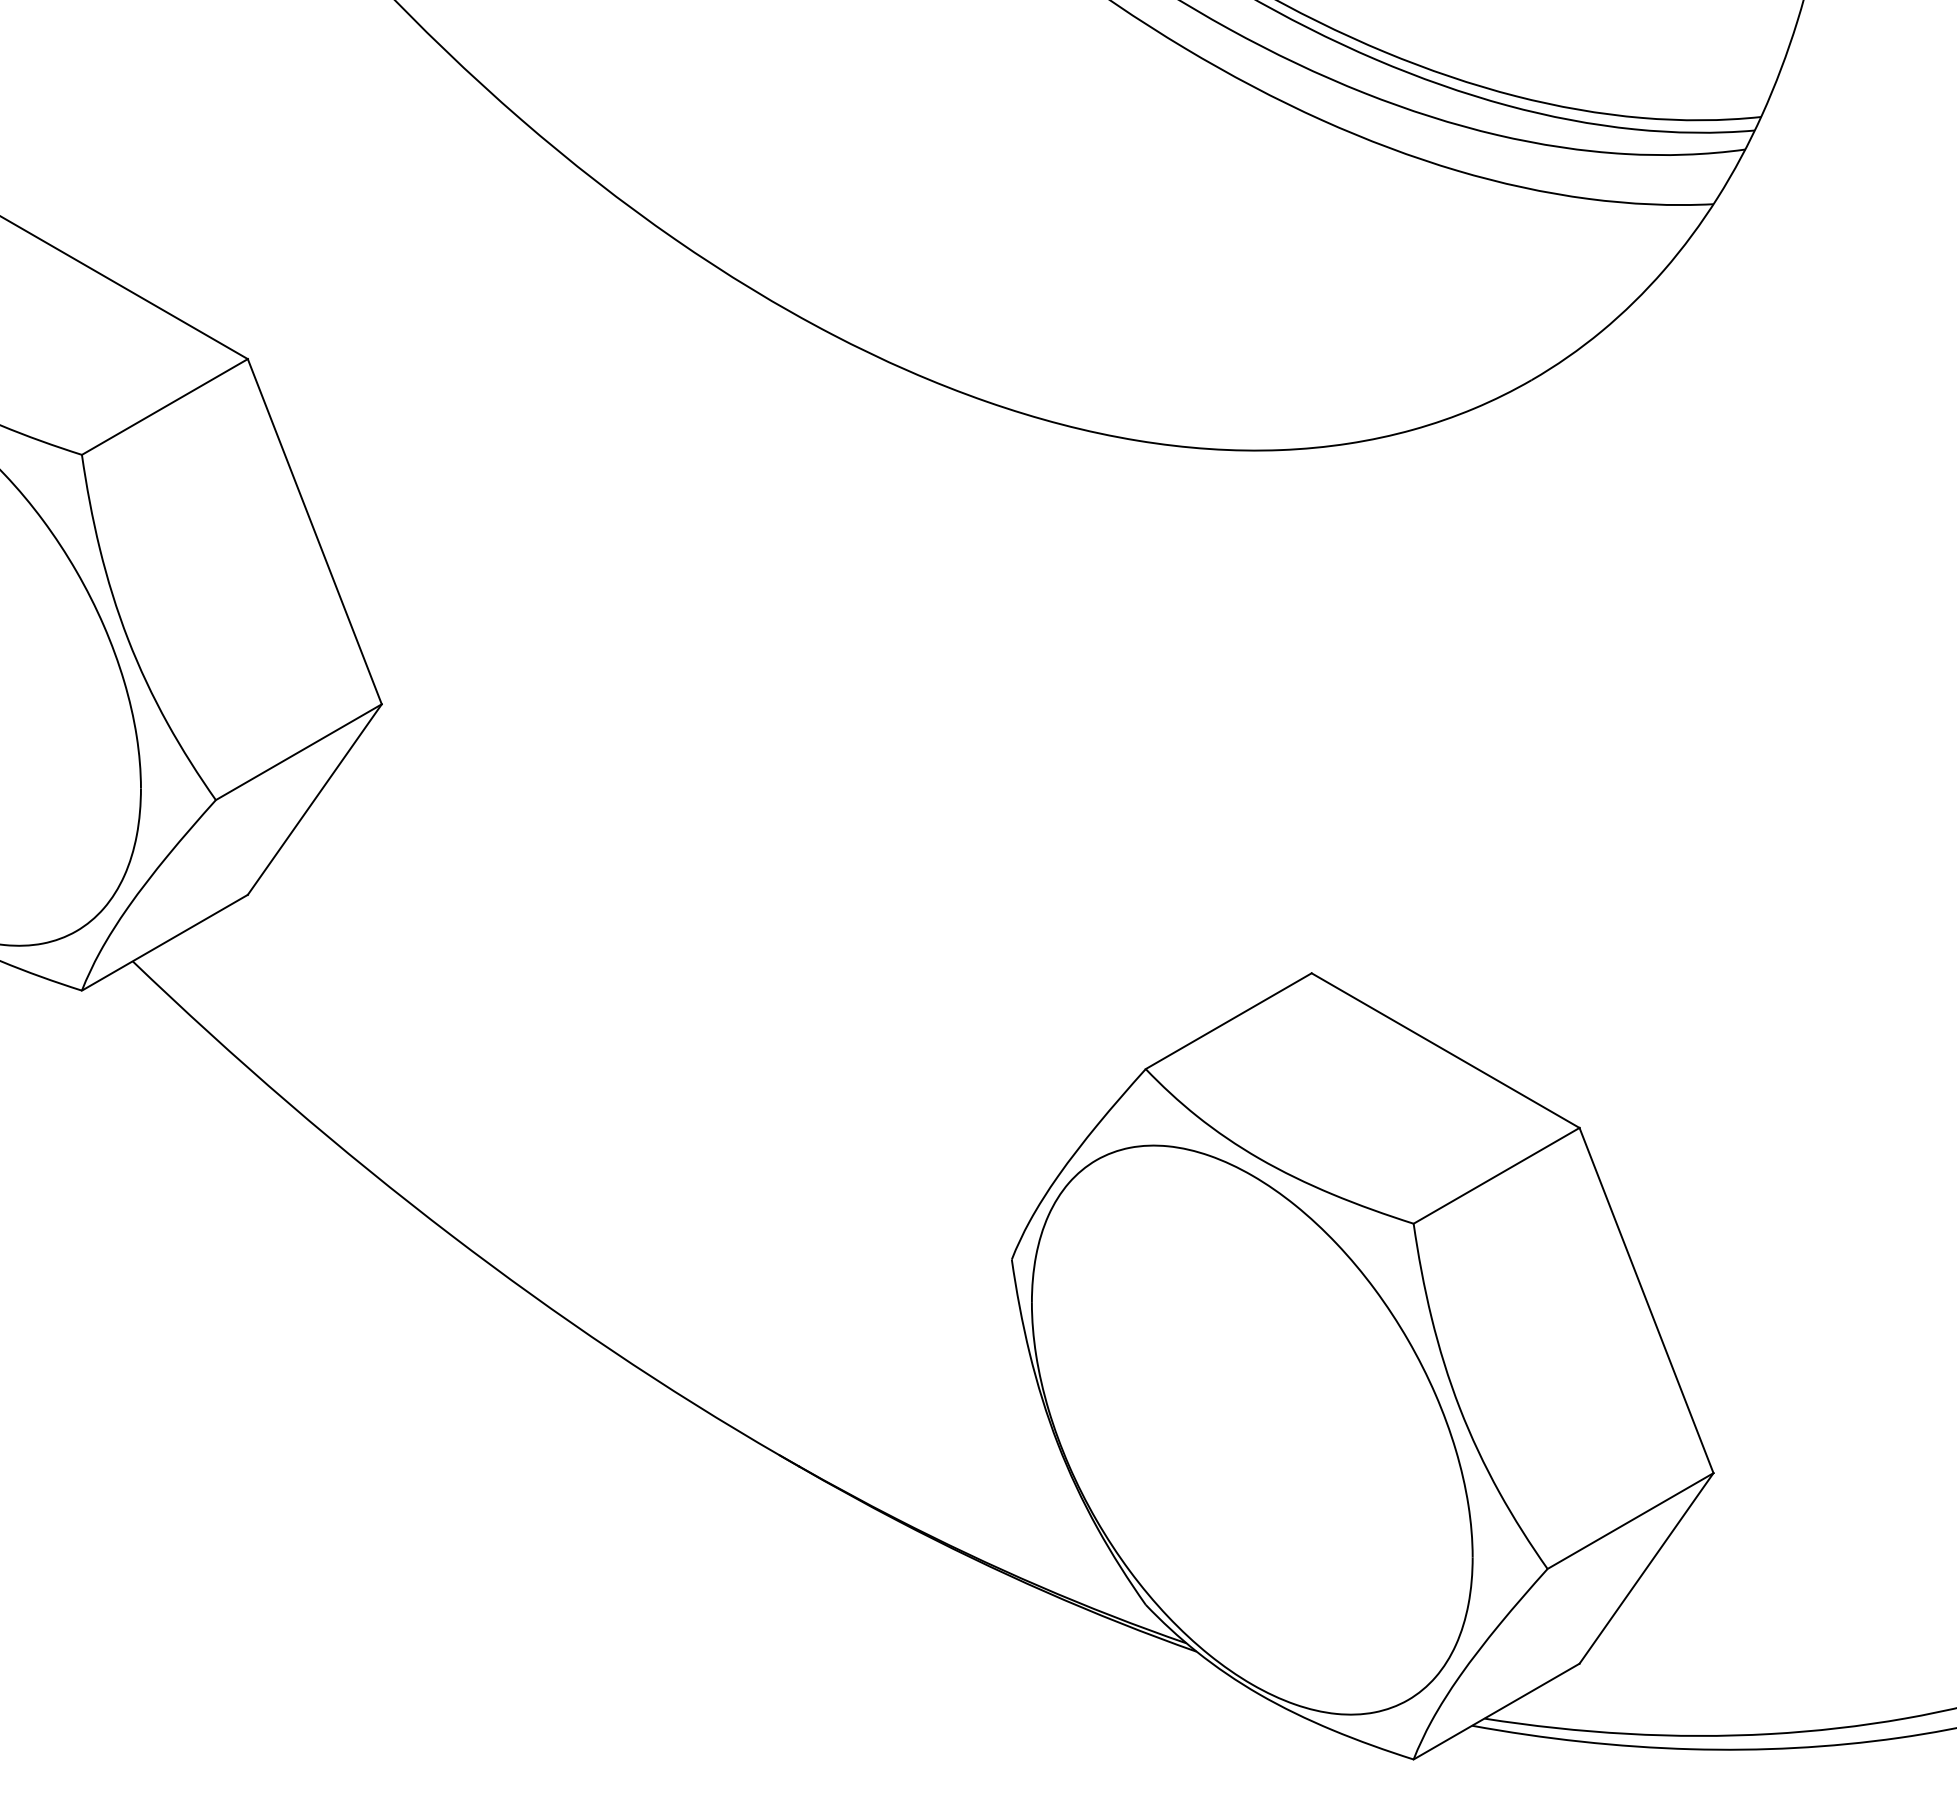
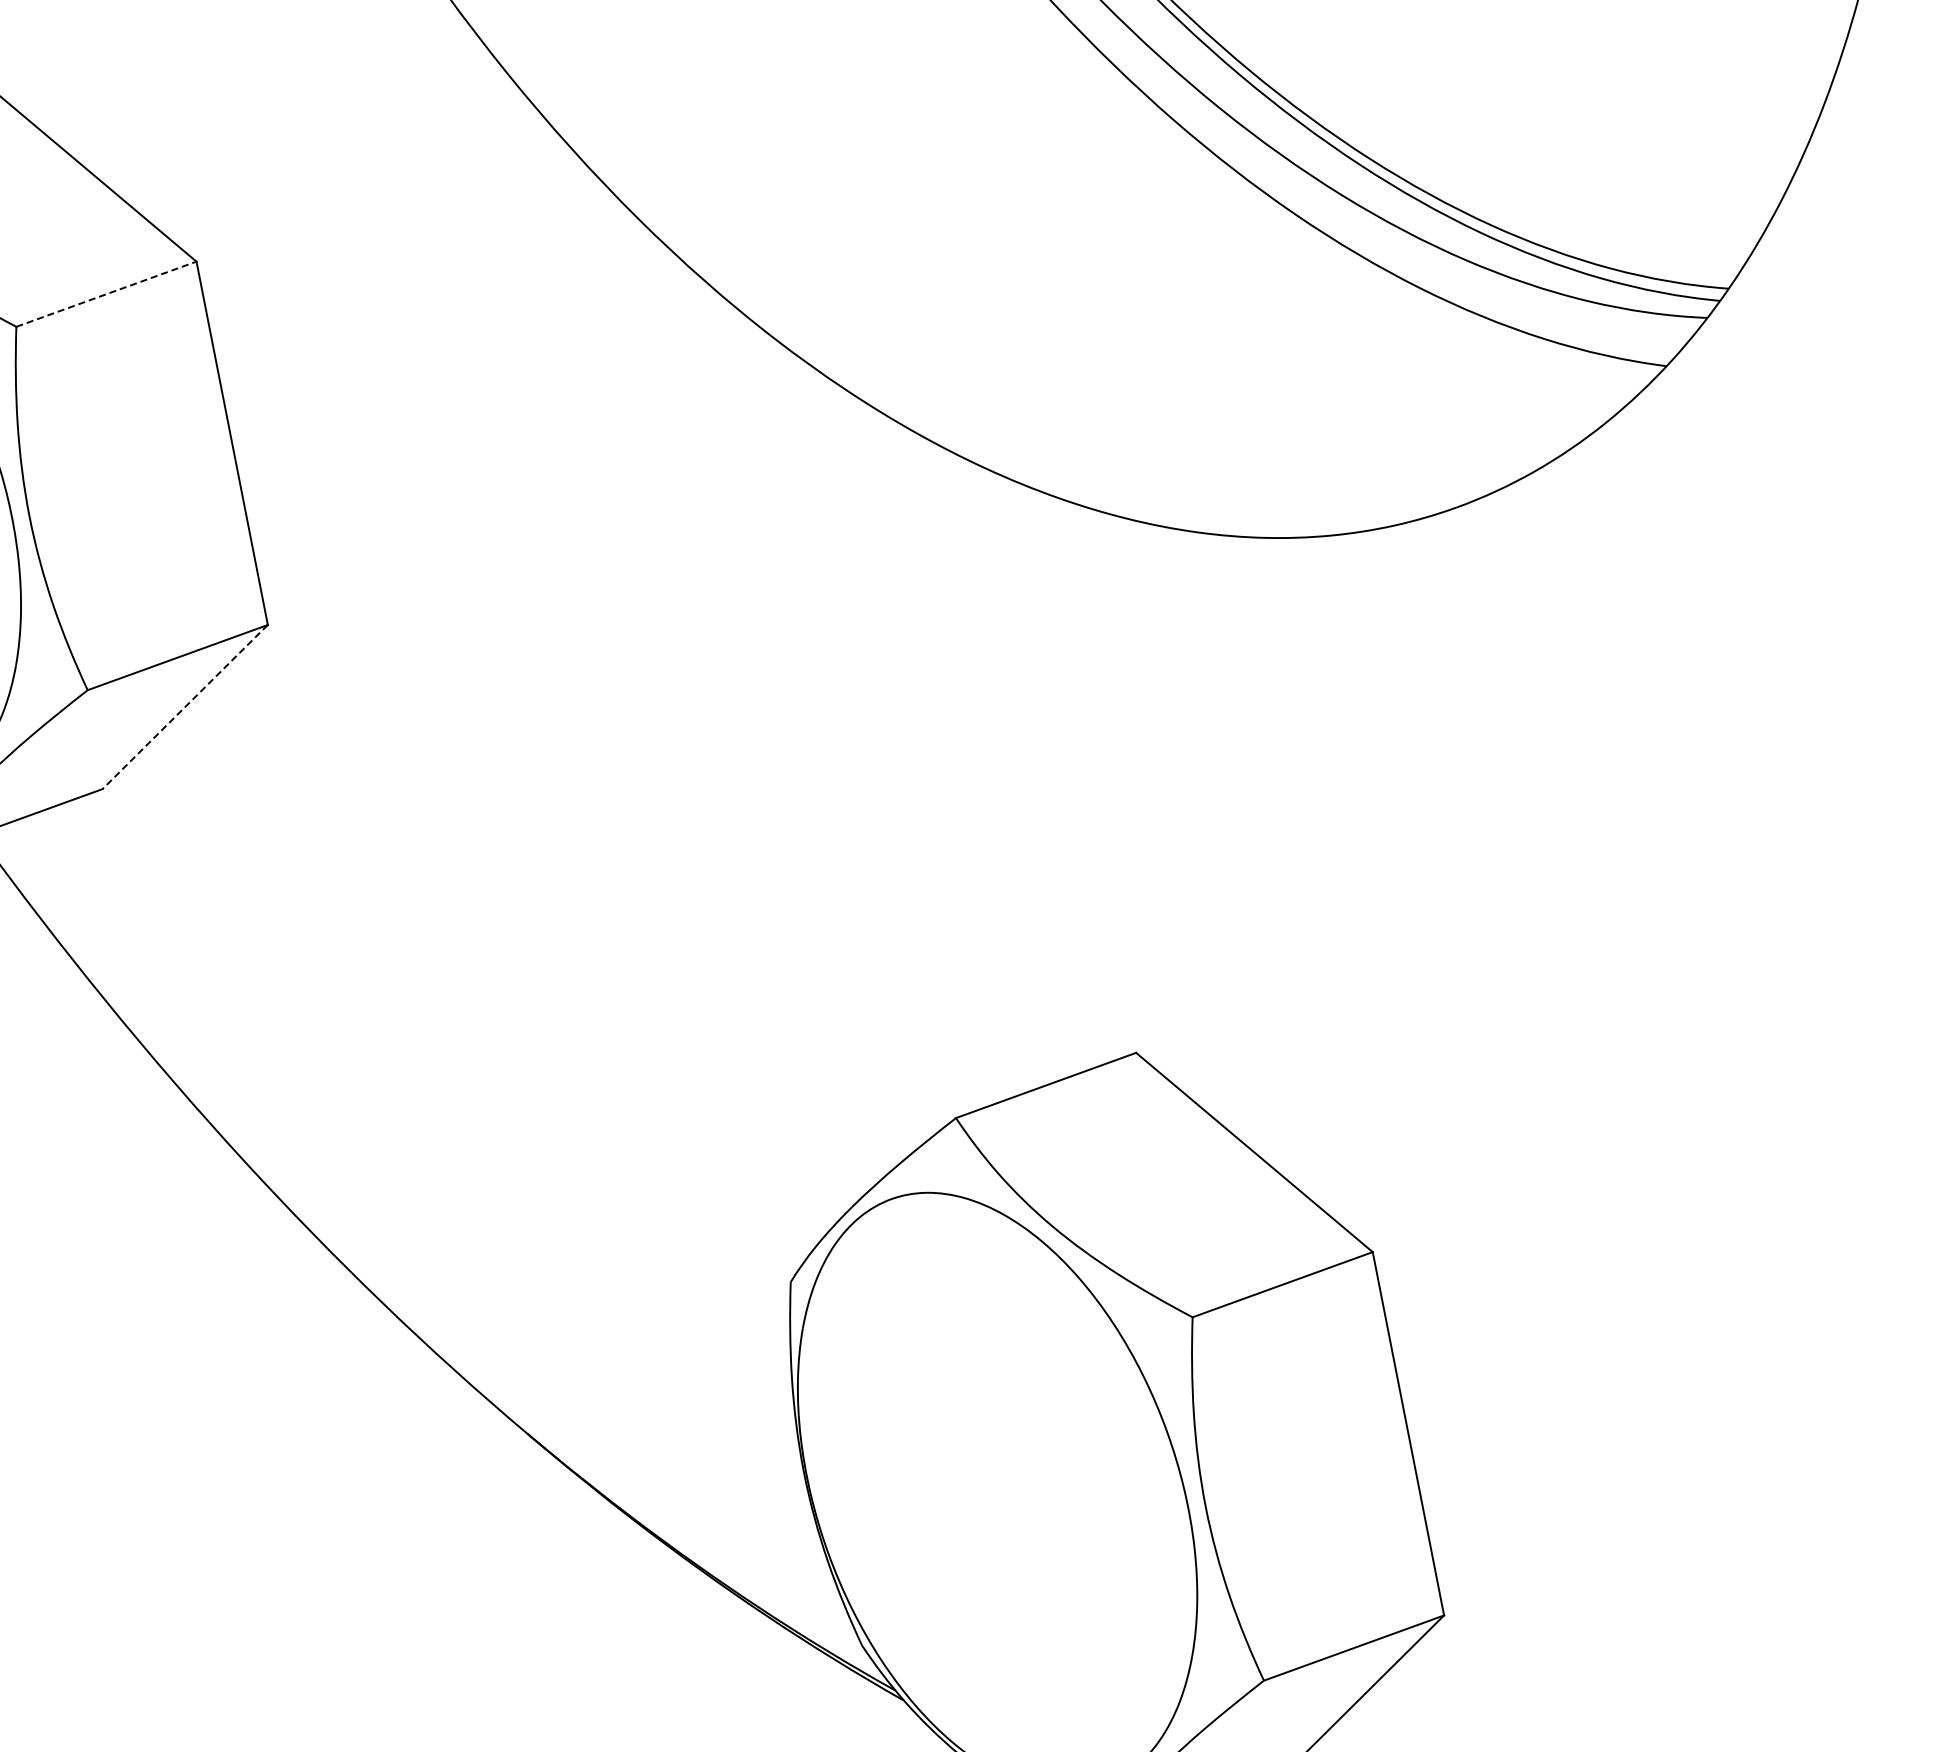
line: (164, 406) -> (106, 293), solid -> dashed
line: (314, 800) -> (184, 707), solid -> dashed

